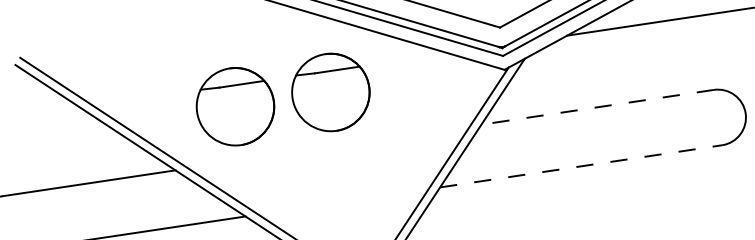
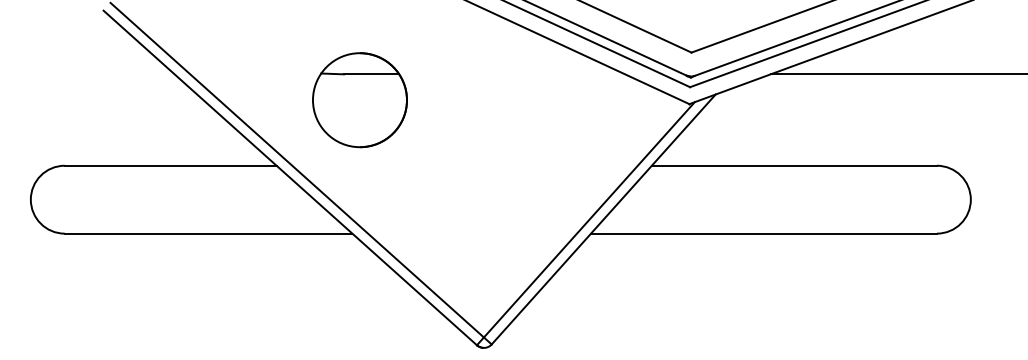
part: (330, 92) -> (476, 100), removed
line: (597, 107) -> (794, 165), dashed -> solid
line: (580, 166) -> (763, 233), dashed -> solid

